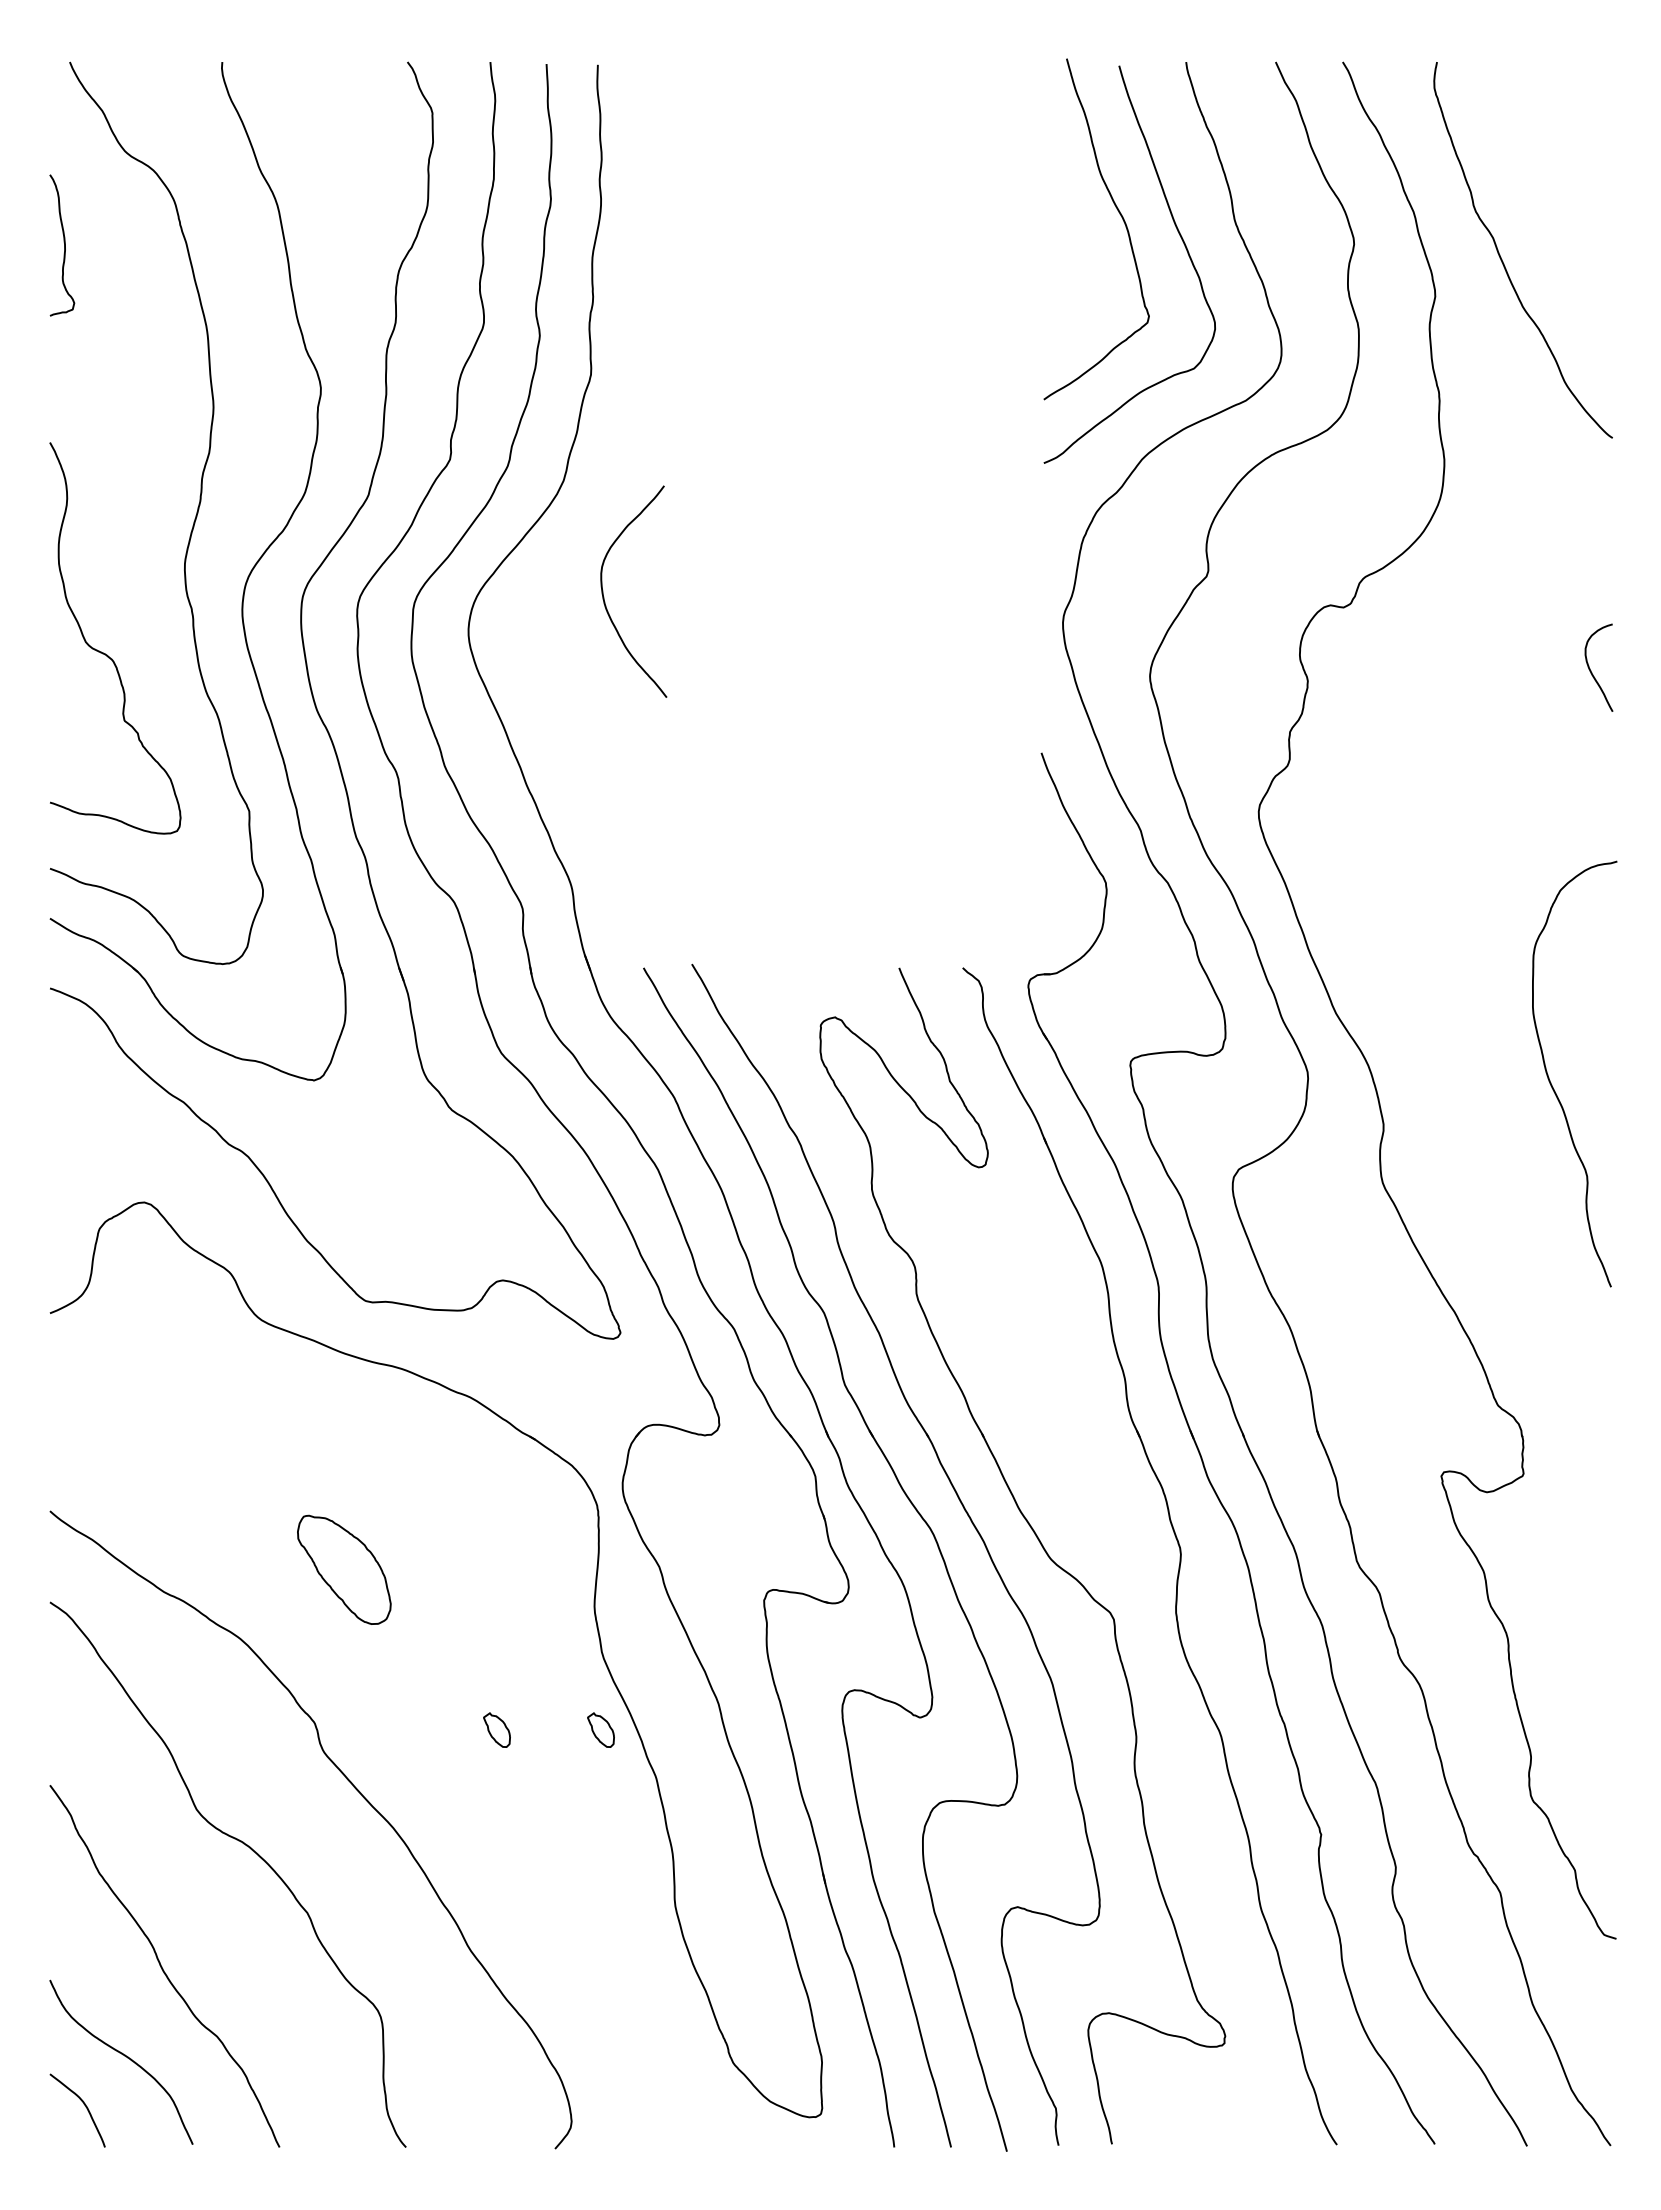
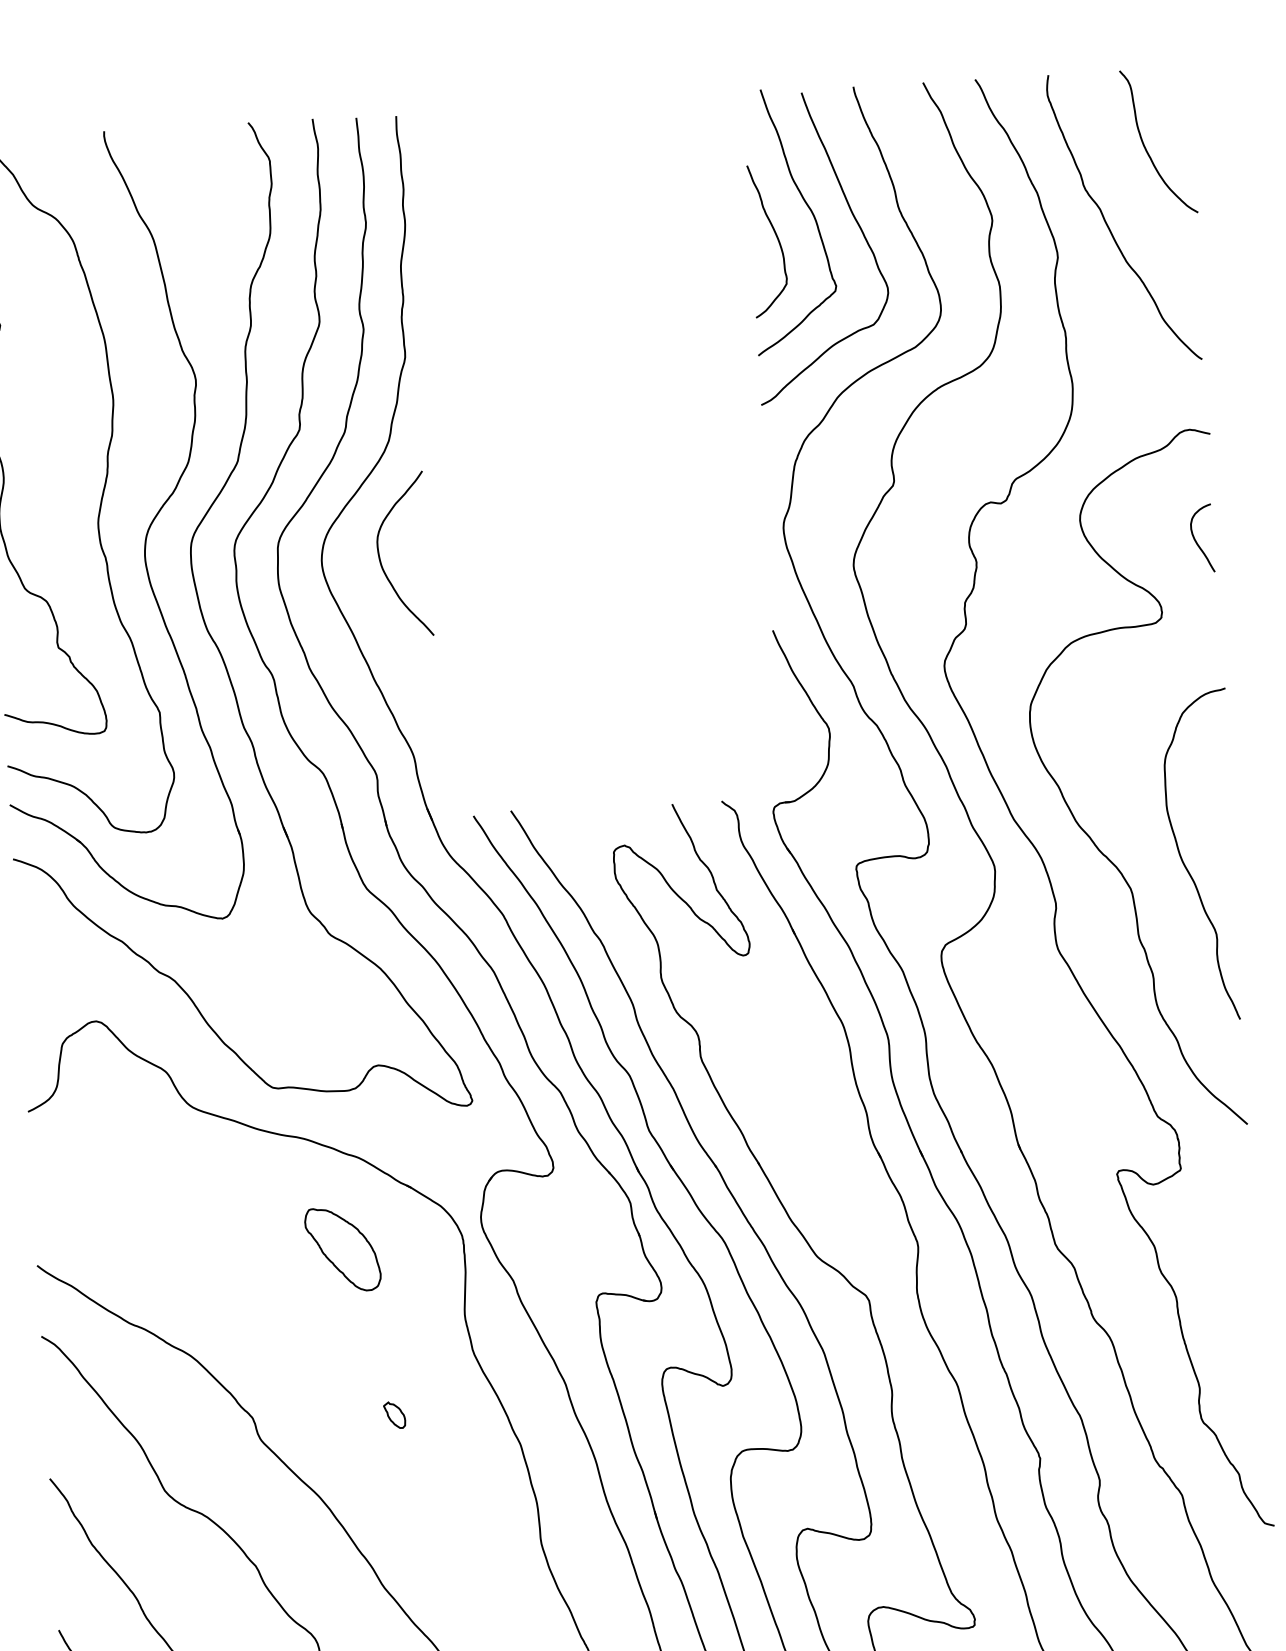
curve: (1557, 164) -> (1146, 149), added
curve: (1076, 250) -> (776, 238), added
curve: (604, 597) -> (380, 560), moved
curve: (1410, 1006) -> (1071, 810), added
part: (344, 1569) -> (343, 1249), moved
part: (600, 1729) -> (475, 1409), removed

